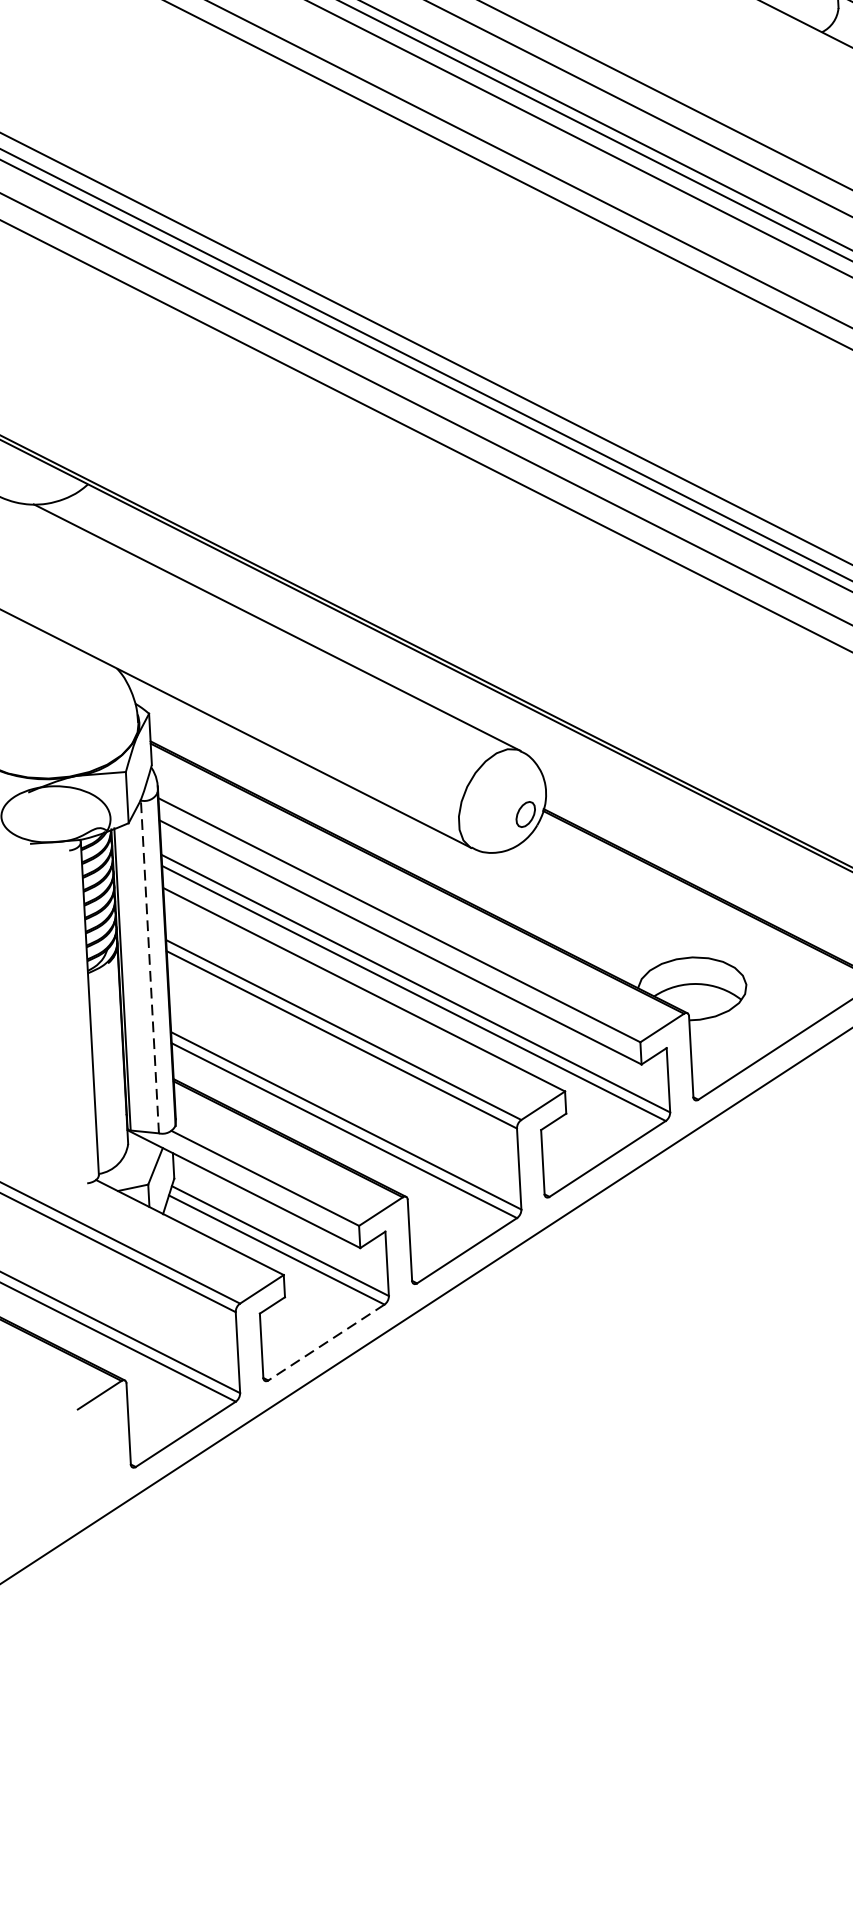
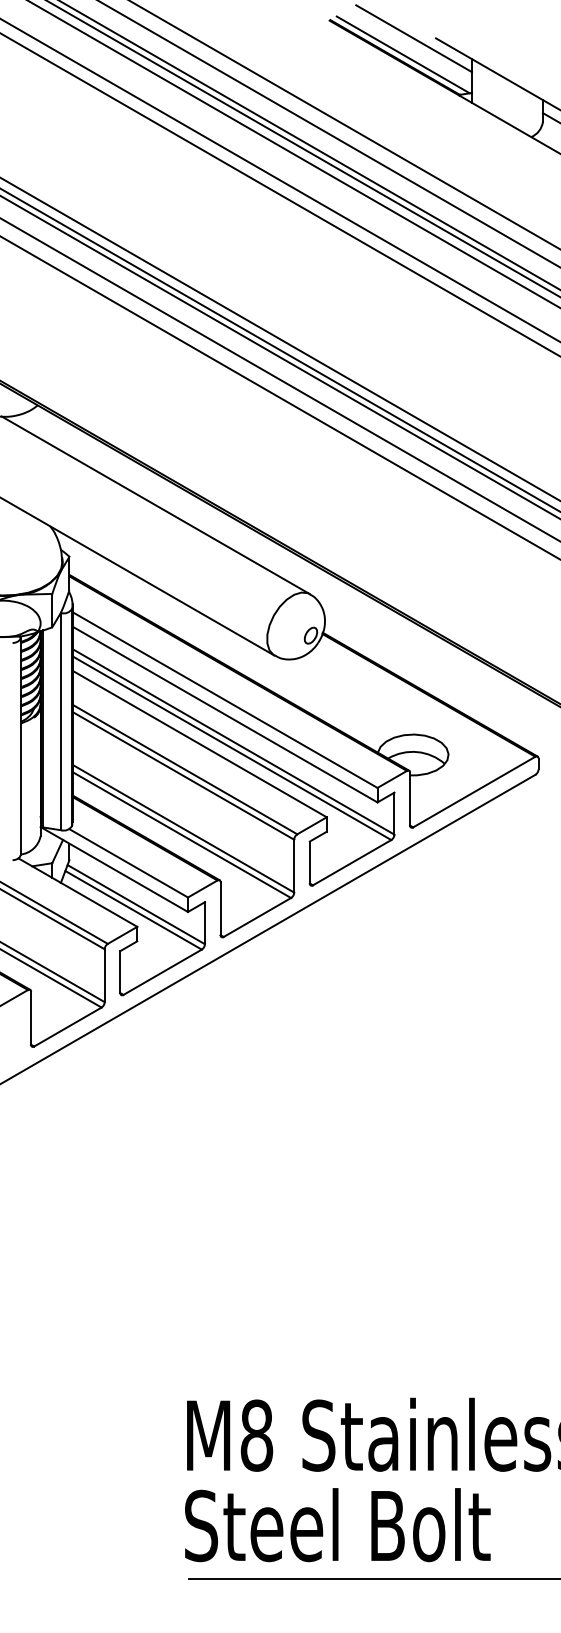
line: (150, 966) -> (61, 721), dashed -> solid
line: (326, 1342) -> (162, 972), dashed -> solid

